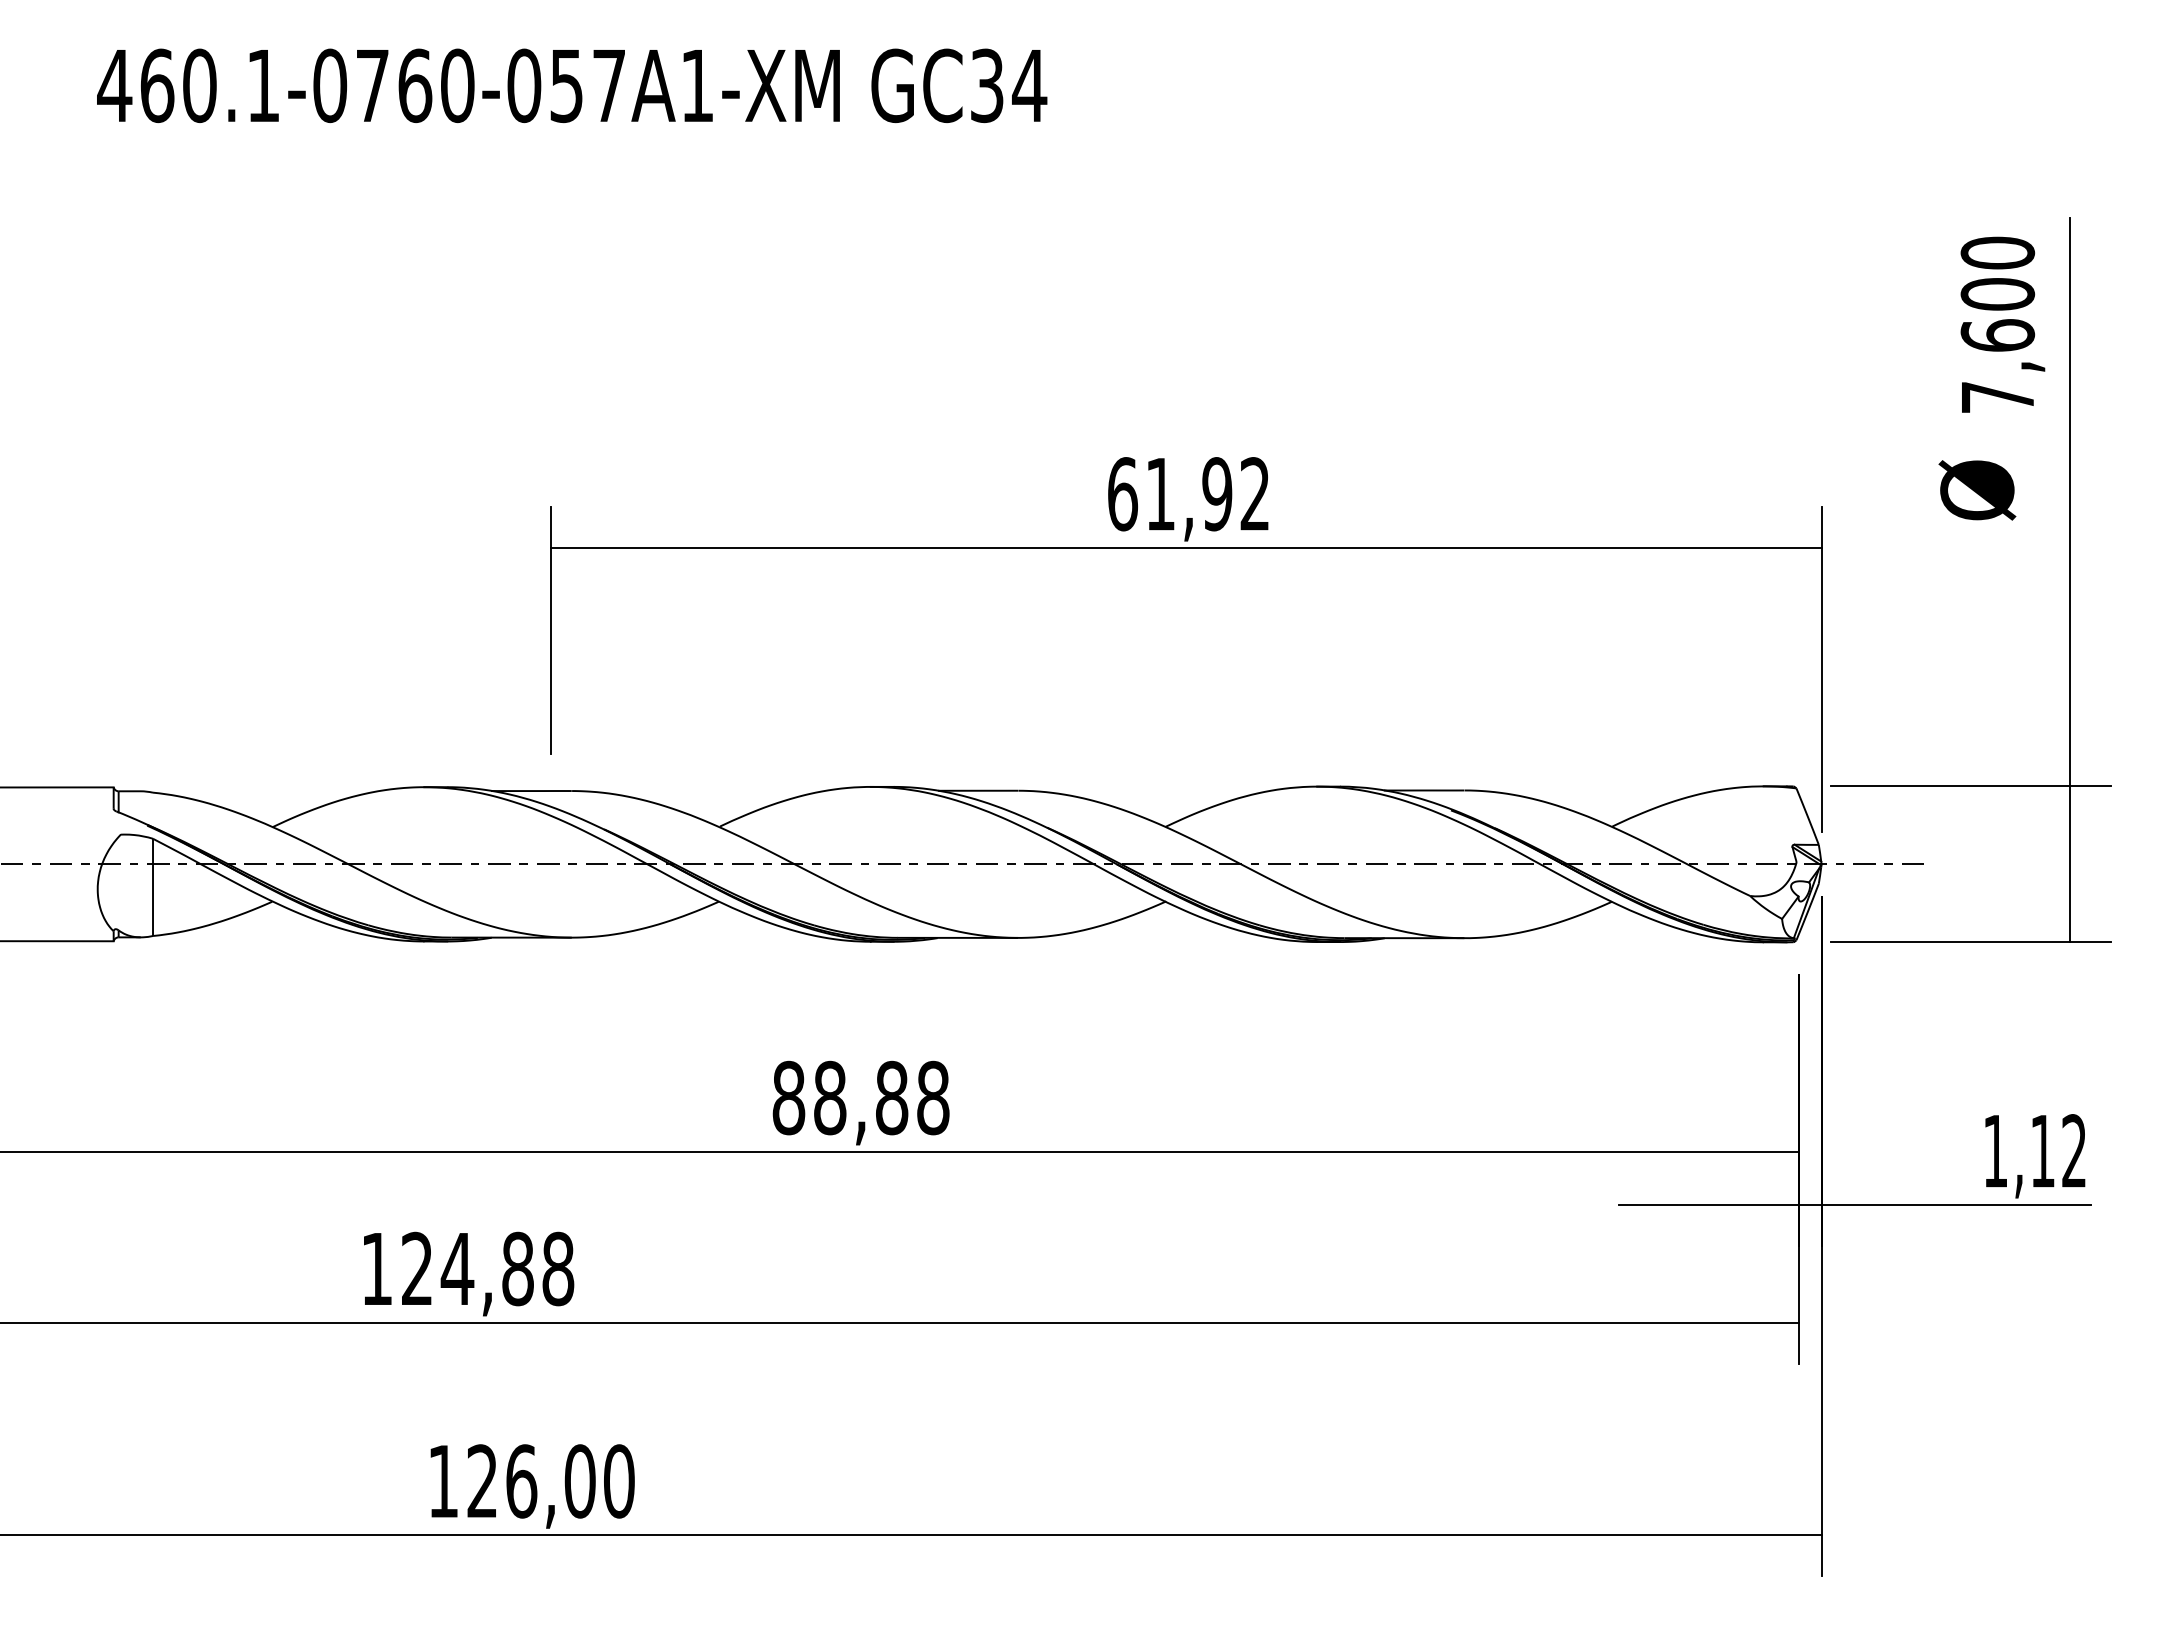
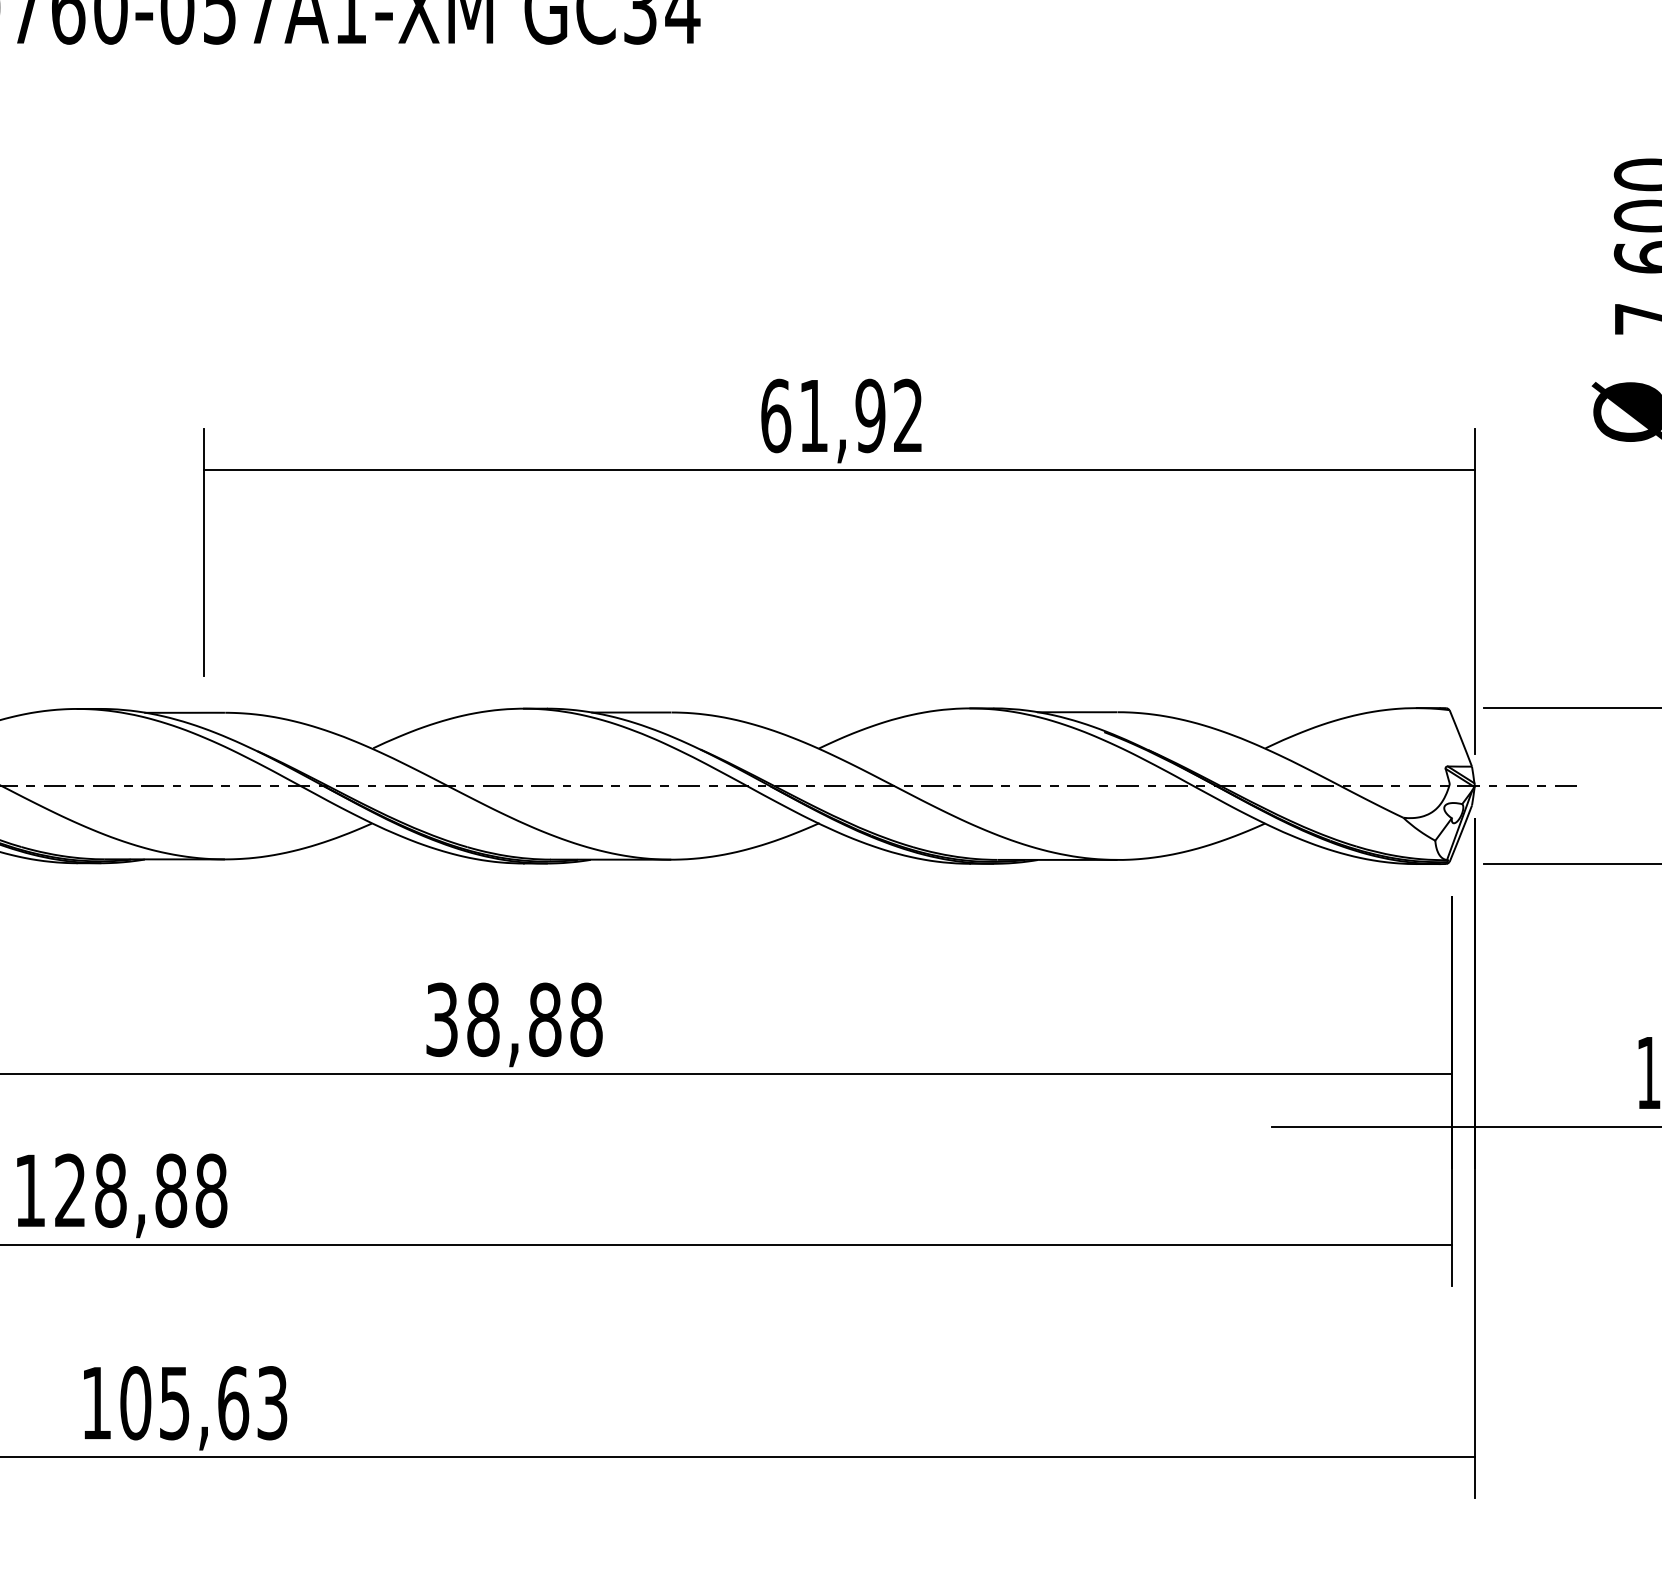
text: (788, 1098) -> (441, 1020), 88,88 -> 38,88
text: (457, 1268) -> (110, 1190), 124,88 -> 128,88
text: (550, 1481) -> (203, 1403), 126,00 -> 105,63

